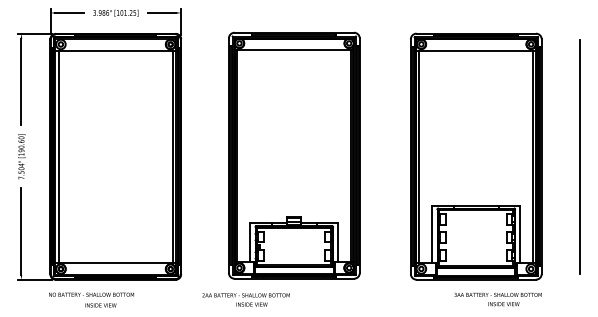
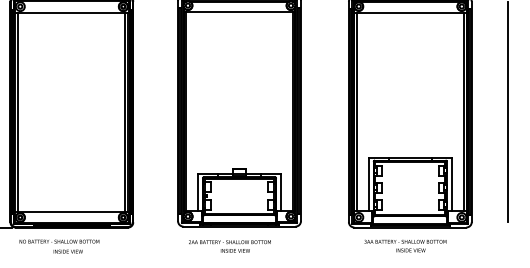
text: (91, 299) -> (59, 246), moved
text: (245, 299) -> (229, 246), moved
text: (497, 299) -> (404, 246), moved

